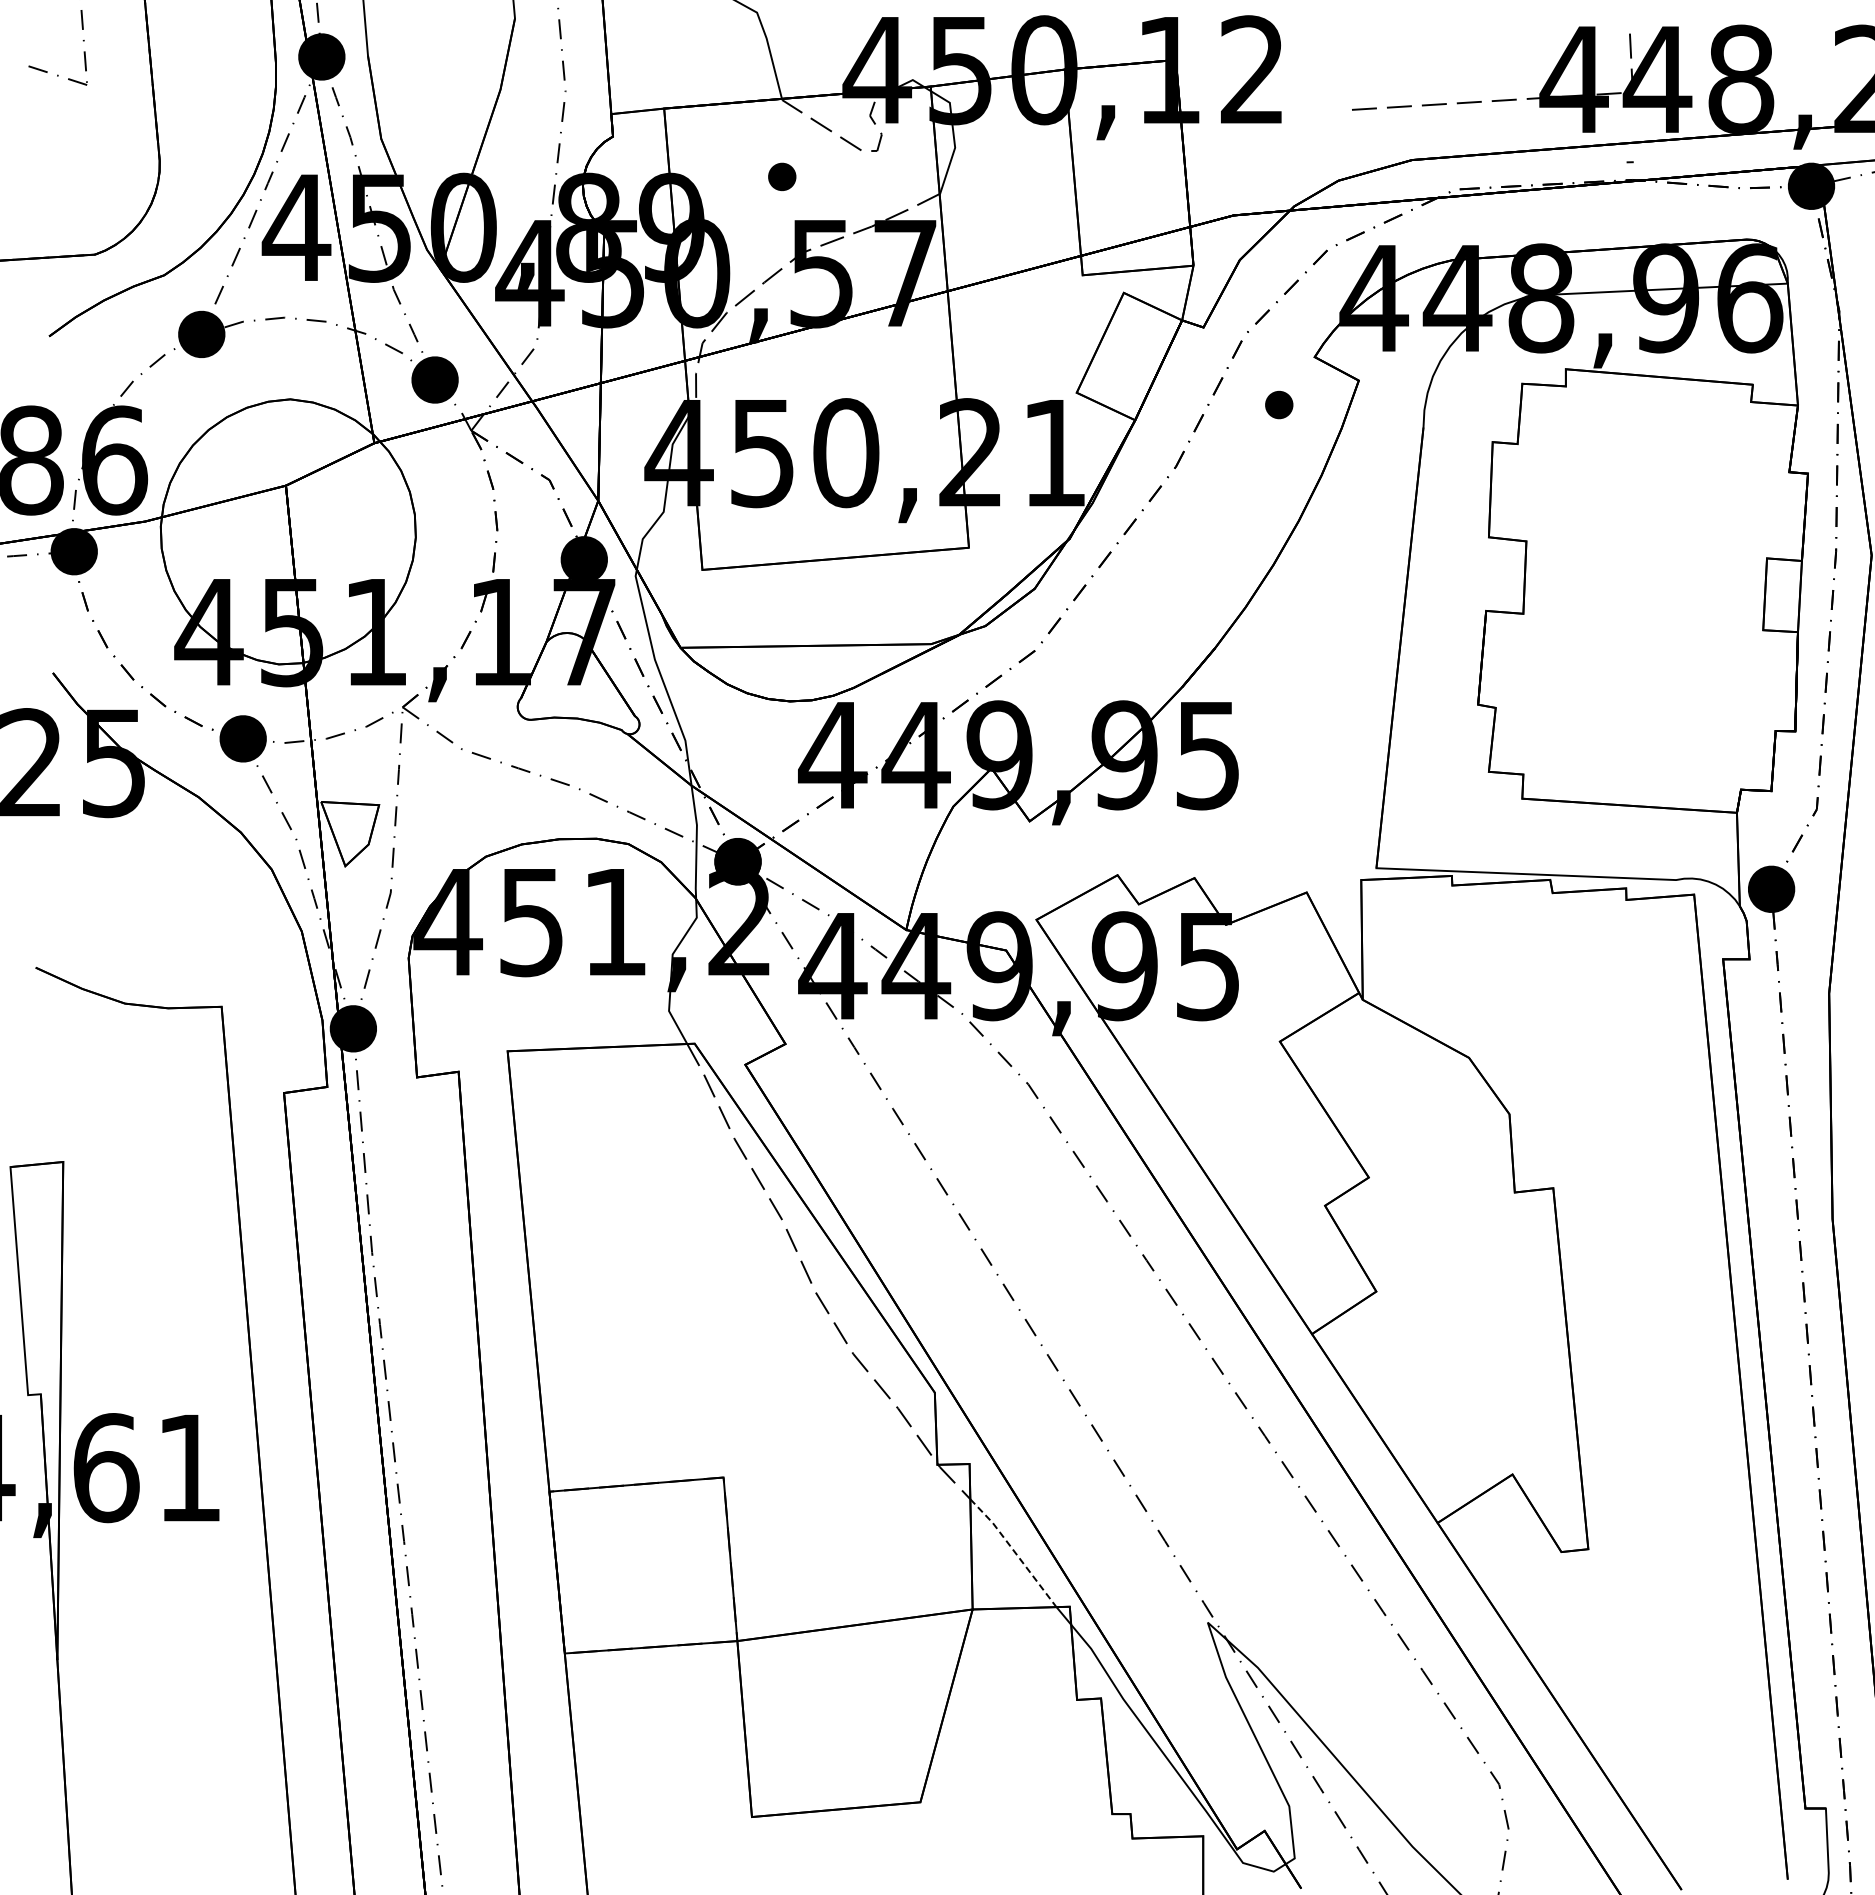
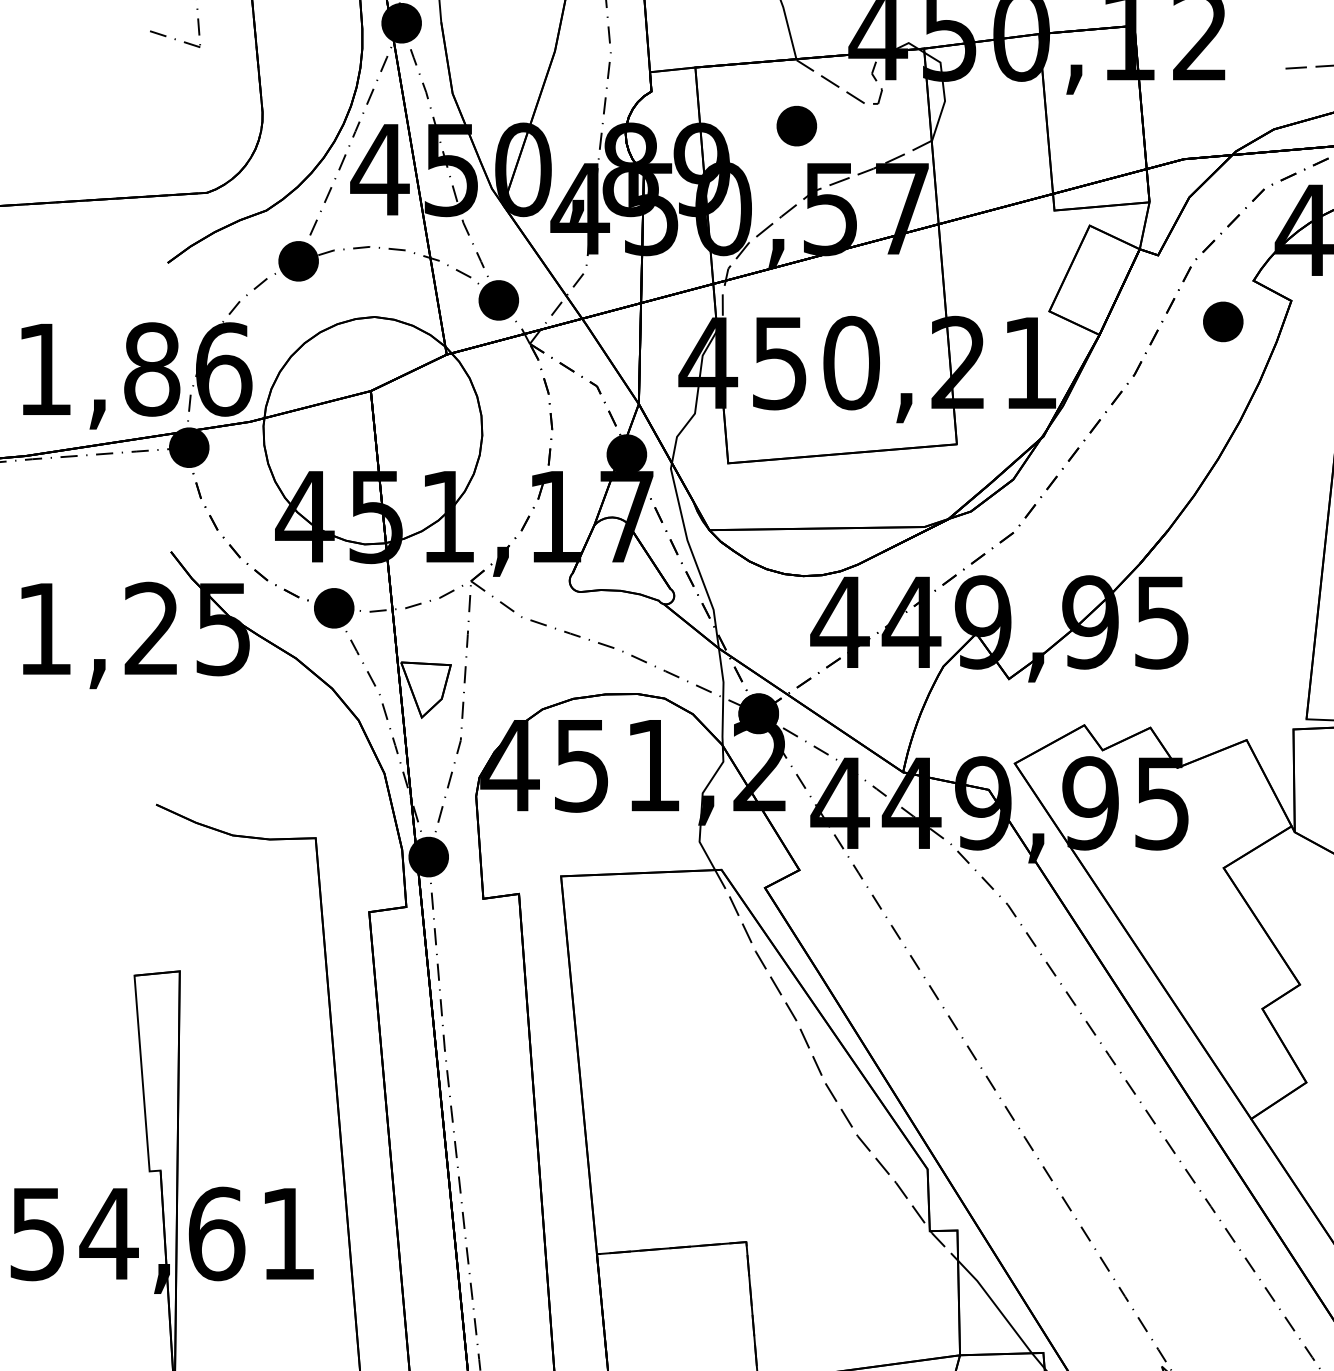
part: (781, 176) -> (796, 125), size x1.67
part: (1278, 404) -> (1222, 321), size x1.67
line: (1014, 1552) -> (995, 1306), dashed -> solid

